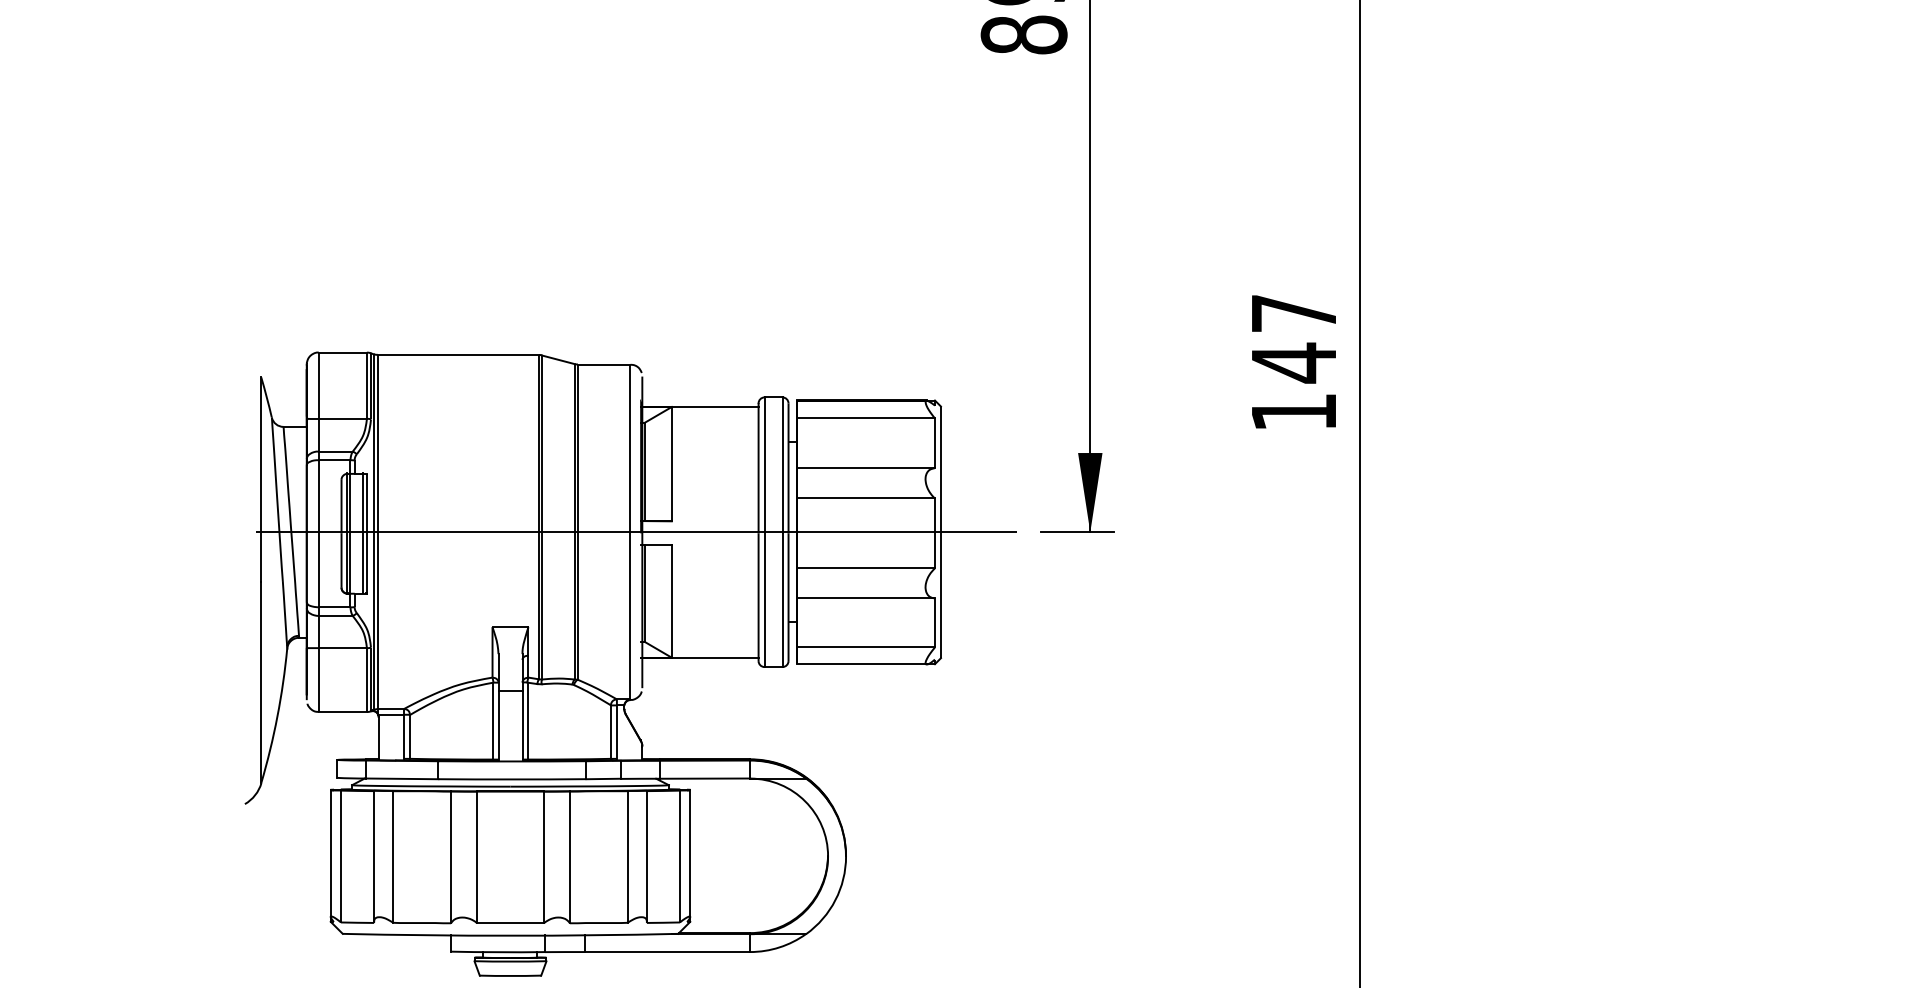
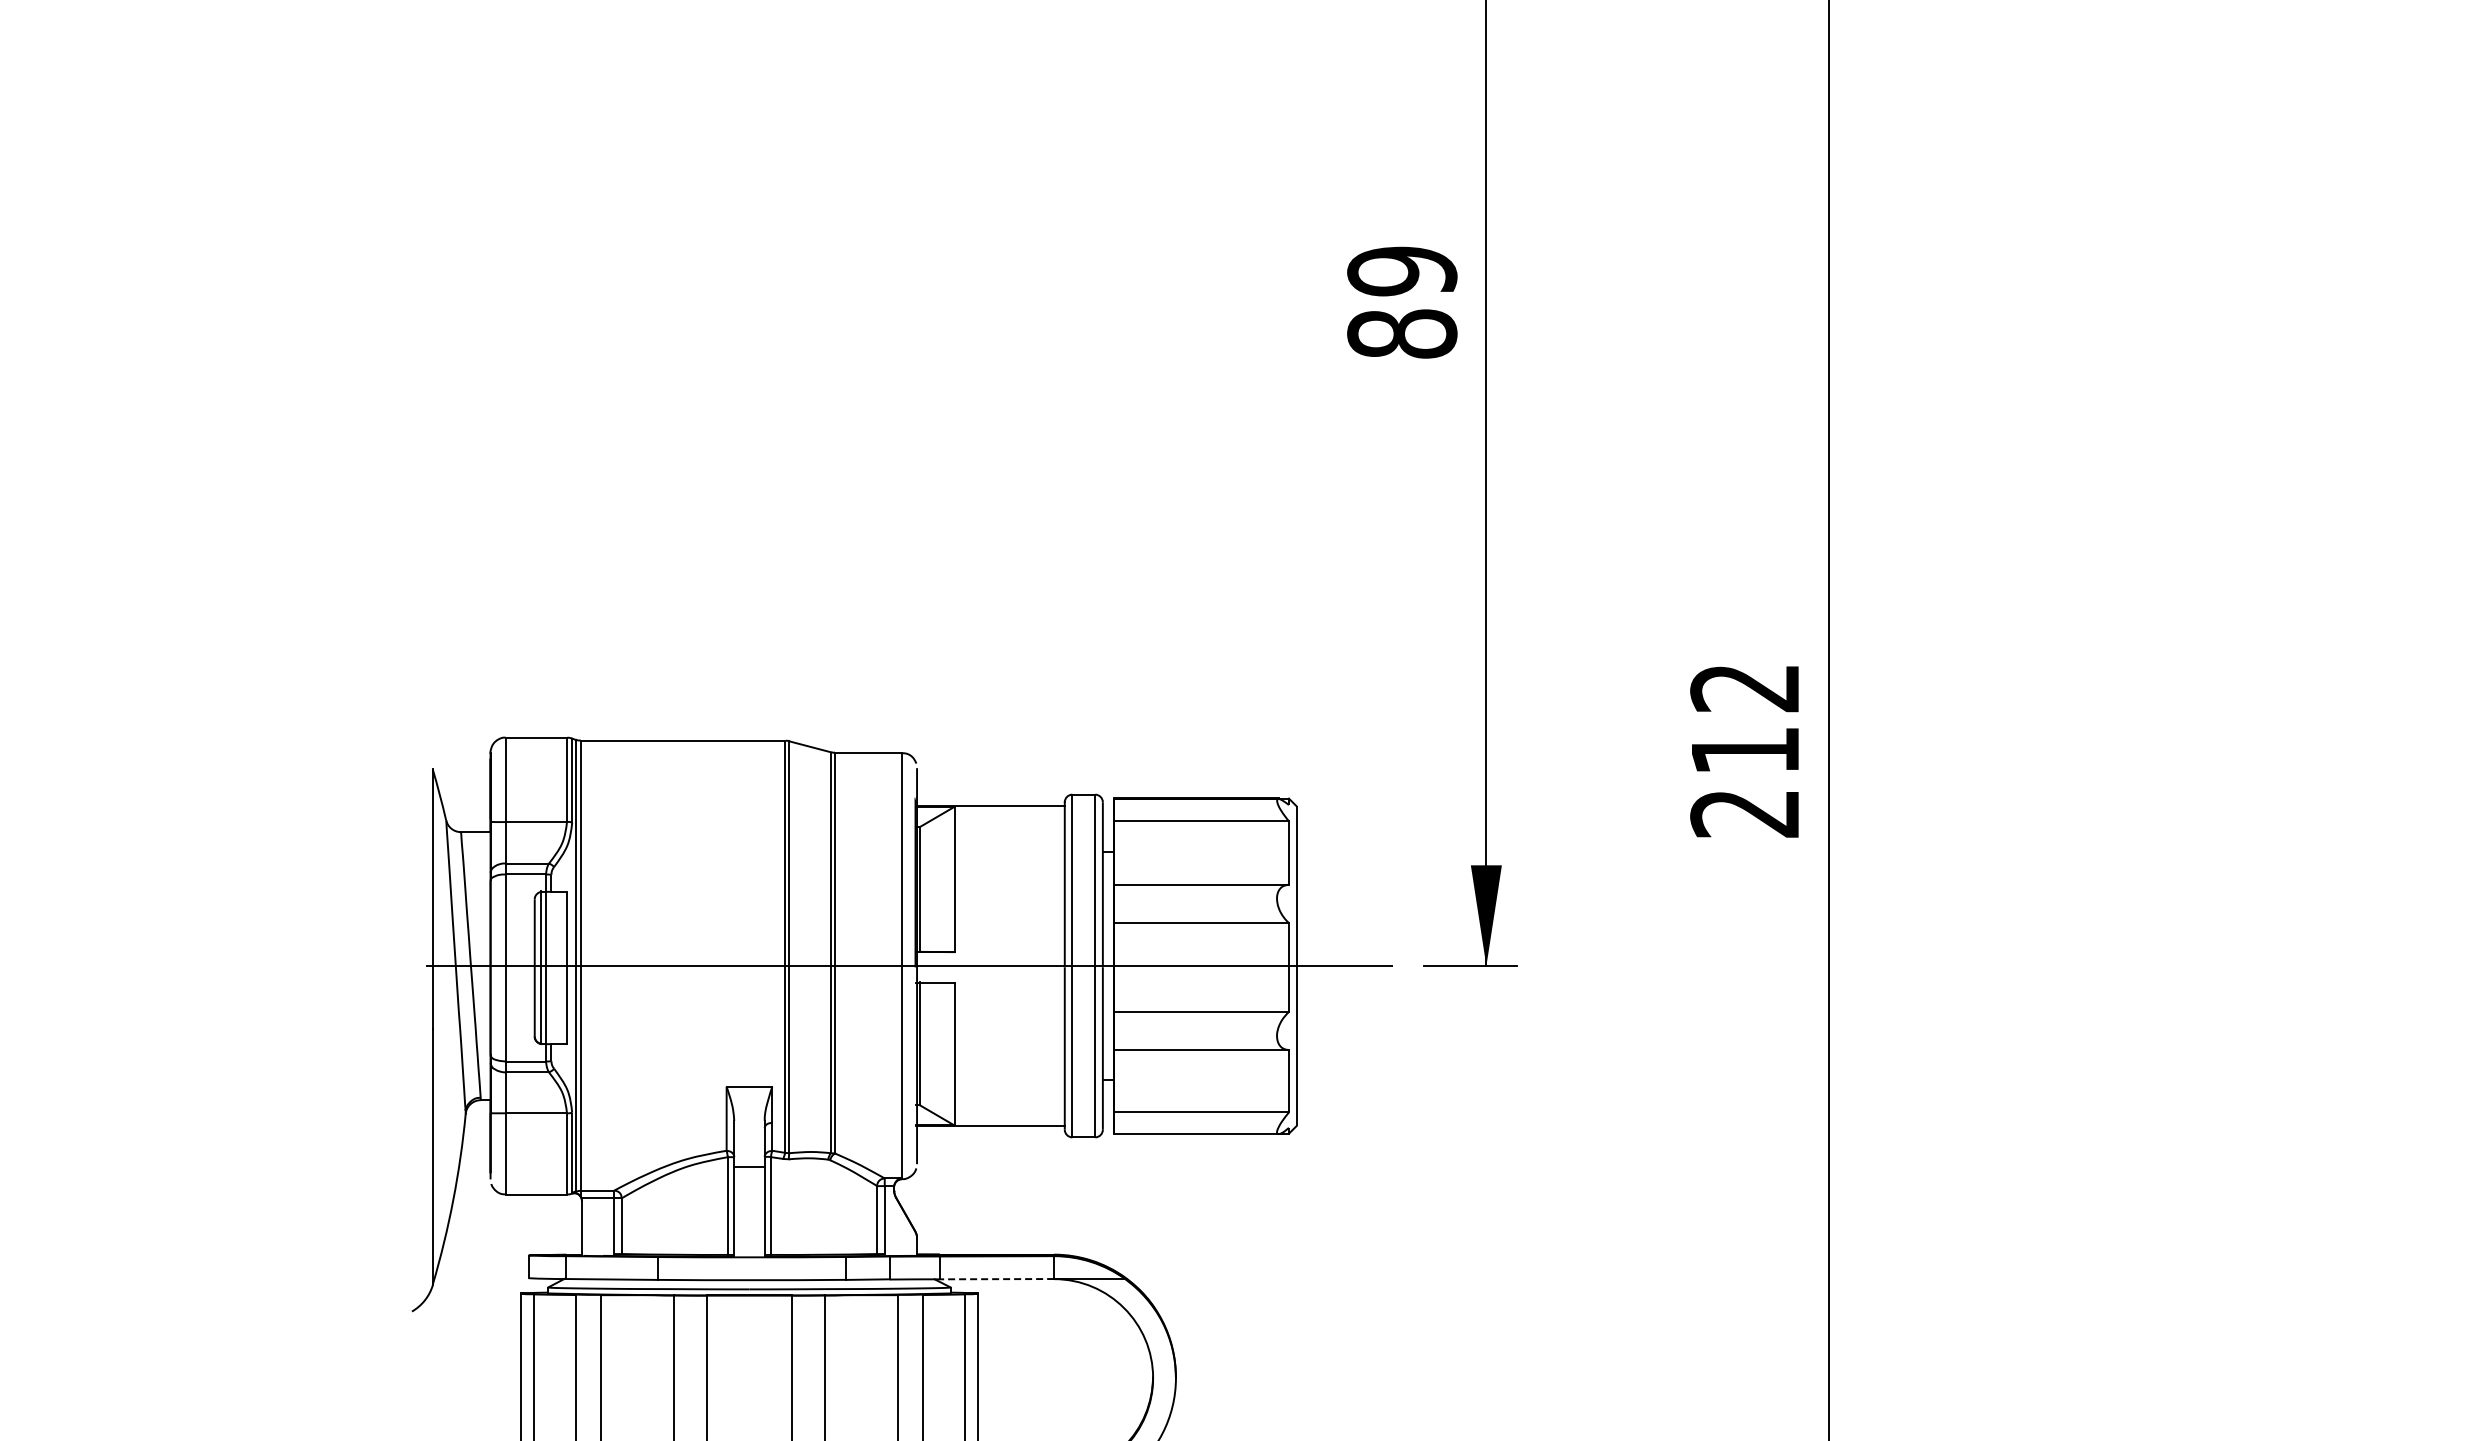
text: (1293, 363) -> (1744, 751), 147 -> 212
line: (363, 533) -> (562, 967), removed
line: (704, 778) -> (996, 1279), solid -> dashed

